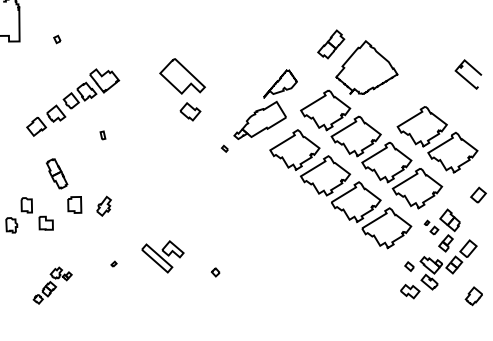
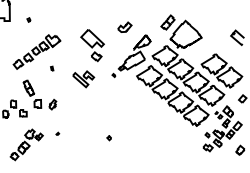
part: (245, 52) -> (124, 26), added
part: (162, 257) -> (83, 79), moved
part: (52, 284) -> (26, 144), size x1.67

